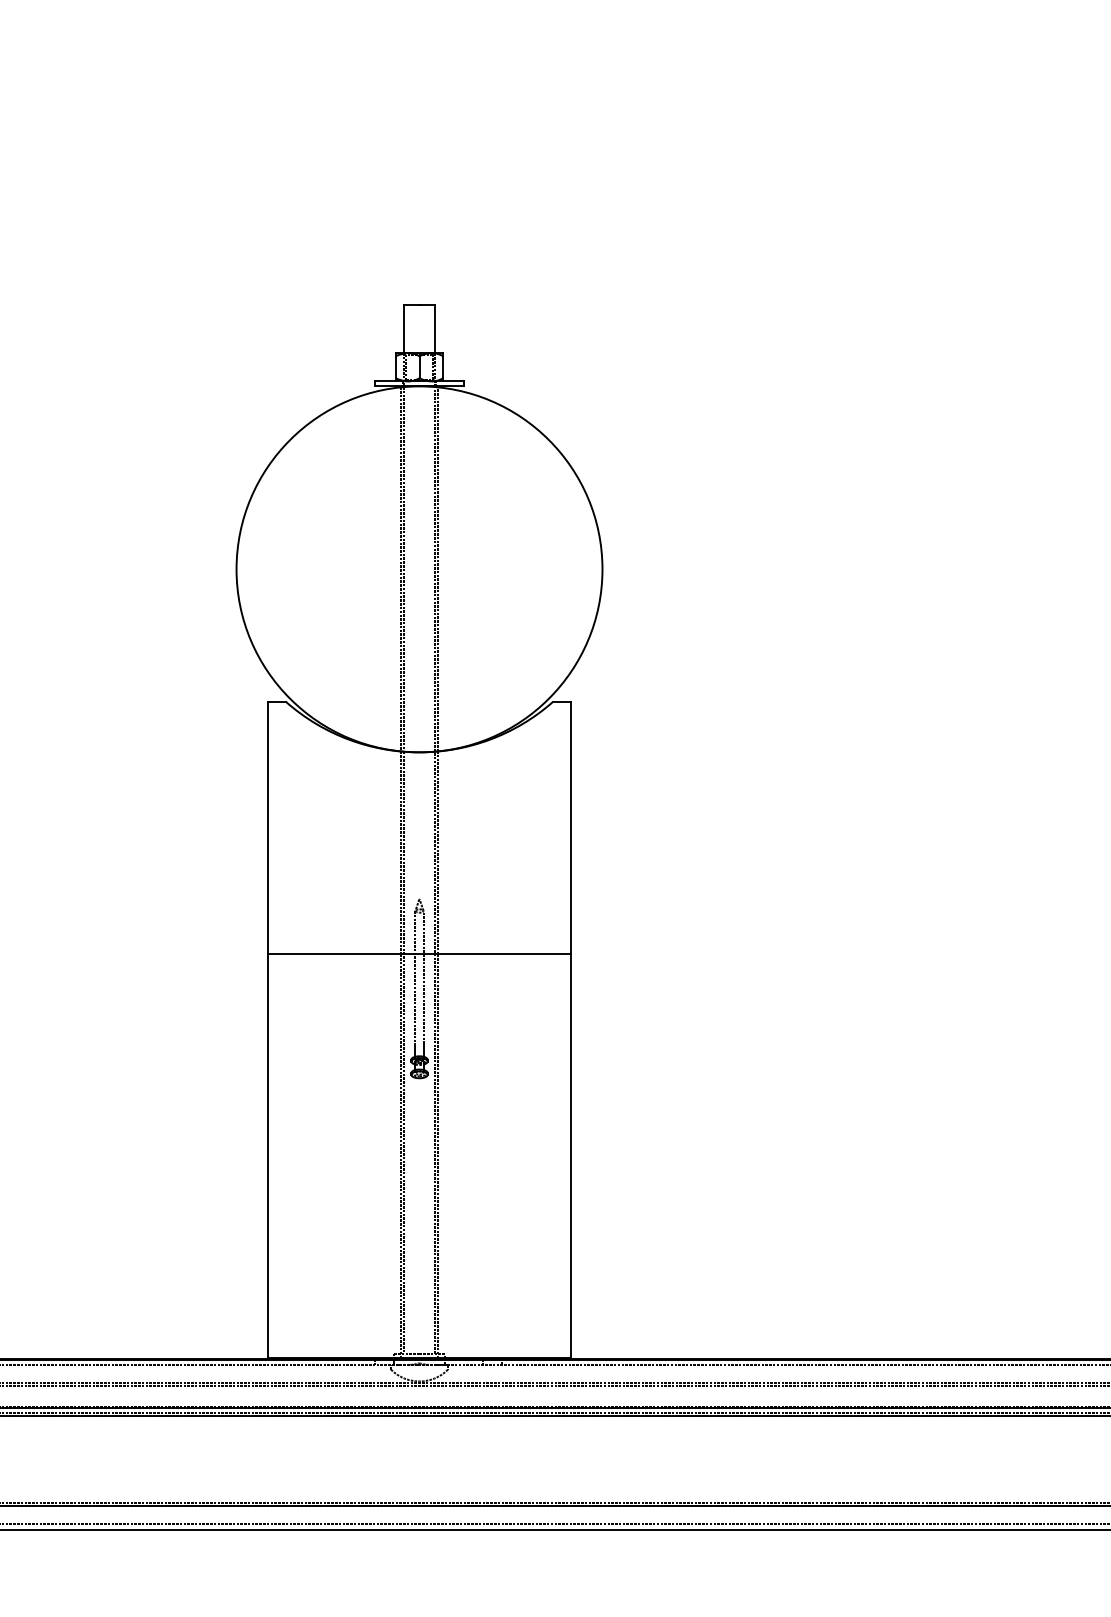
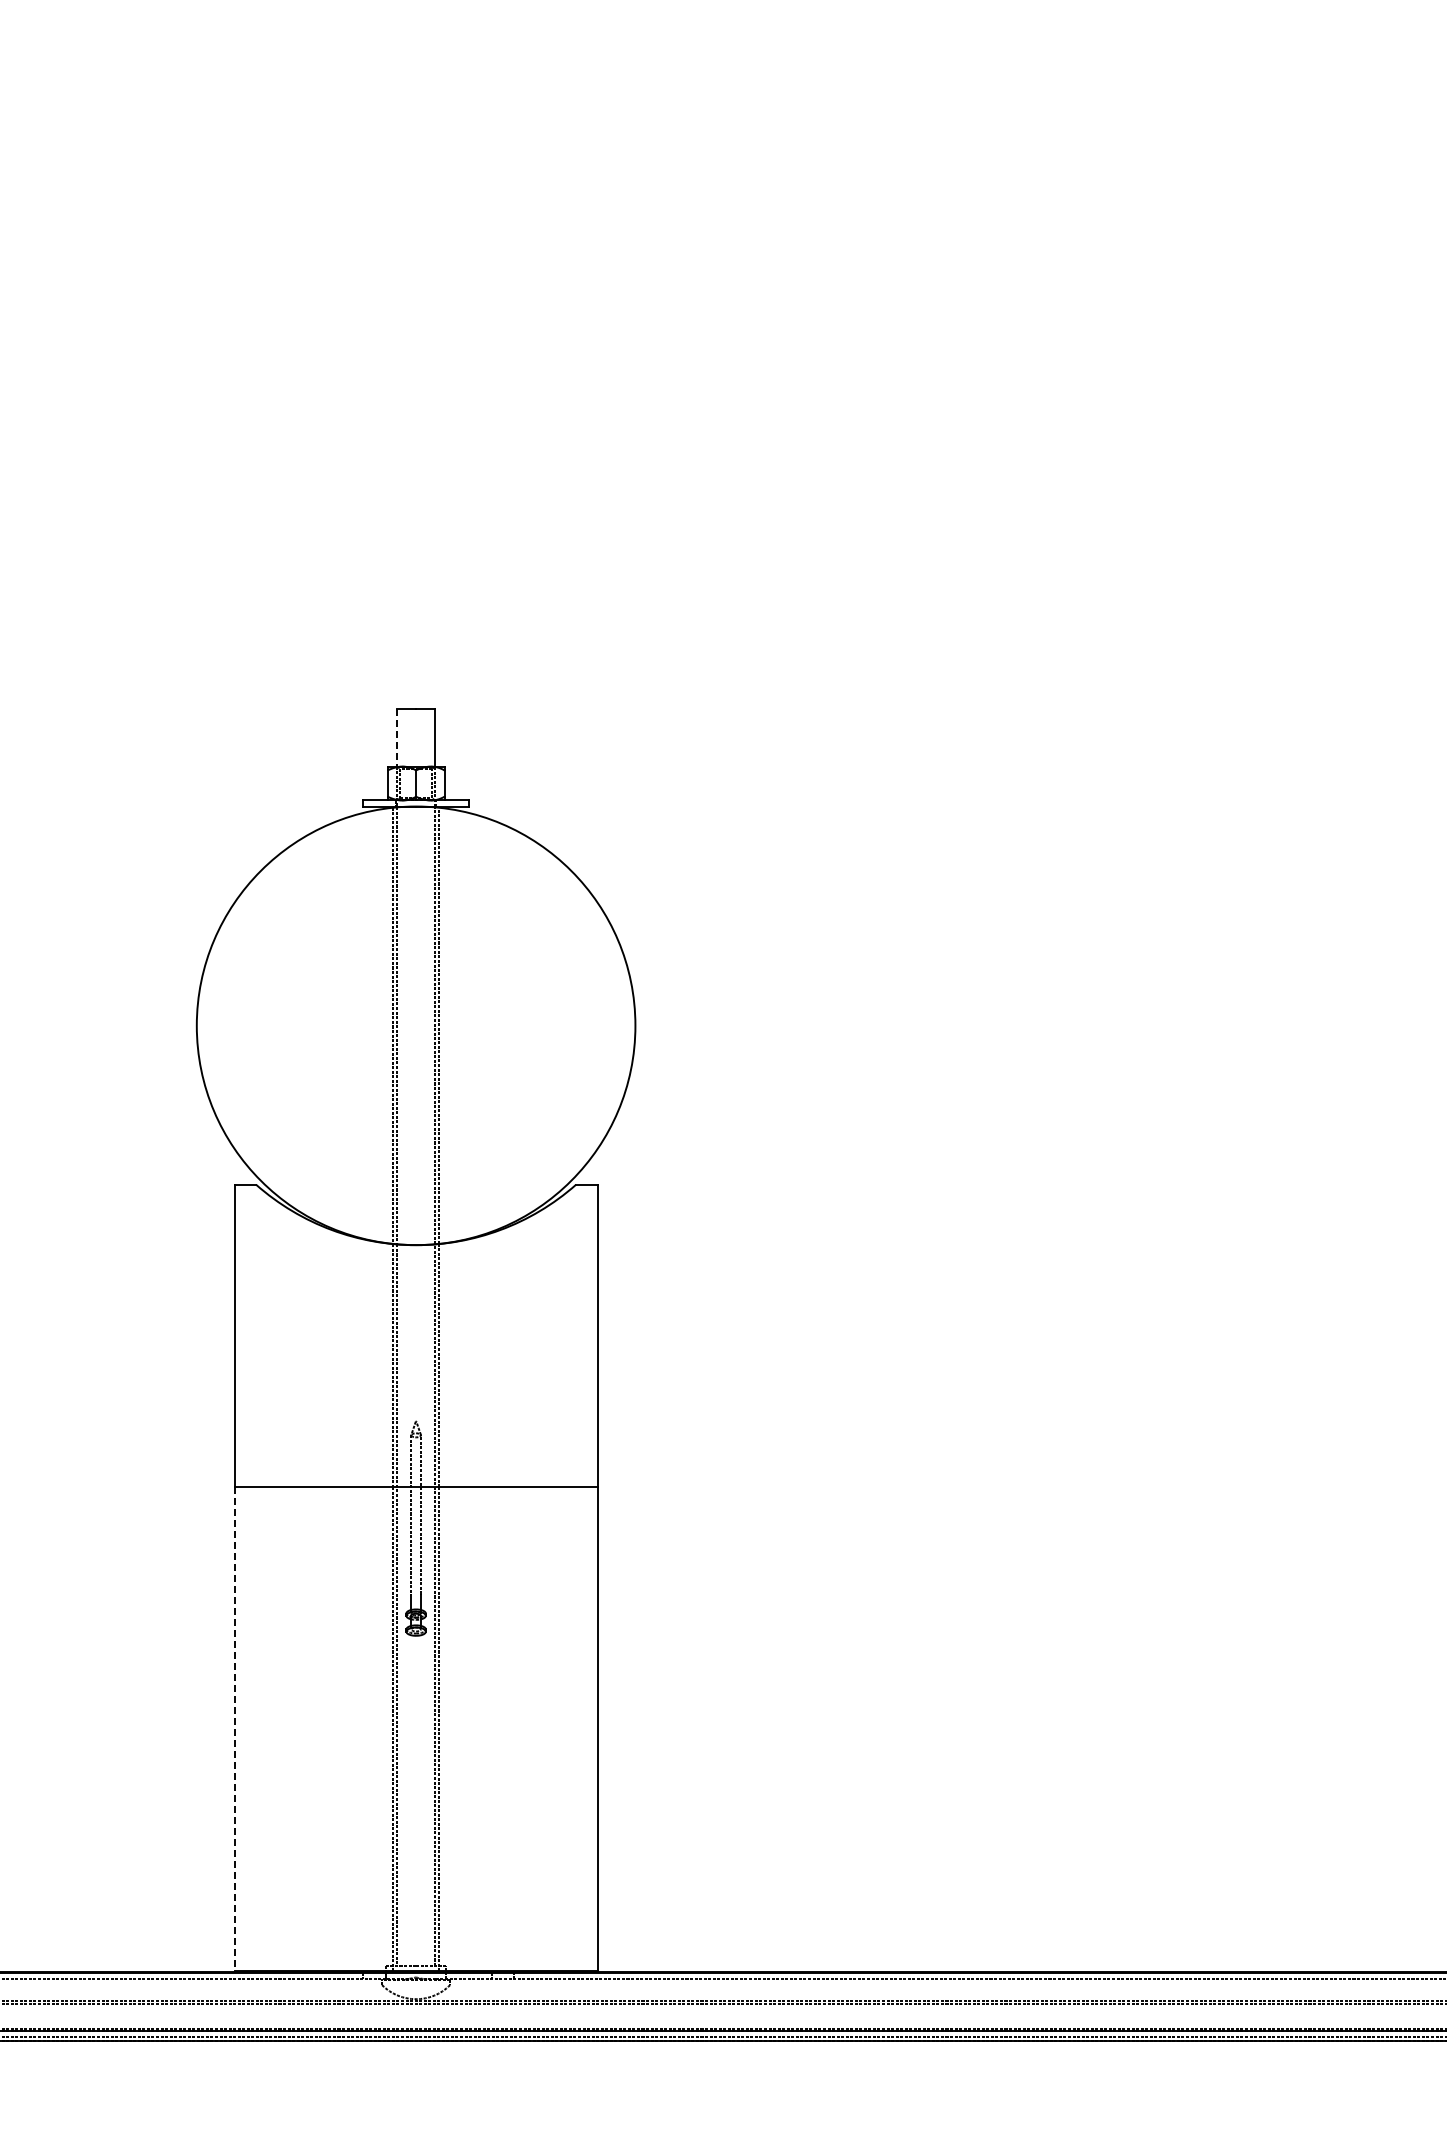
line: (403, 328) -> (397, 737), solid -> dashed
line: (267, 1156) -> (234, 1729), solid -> dashed

